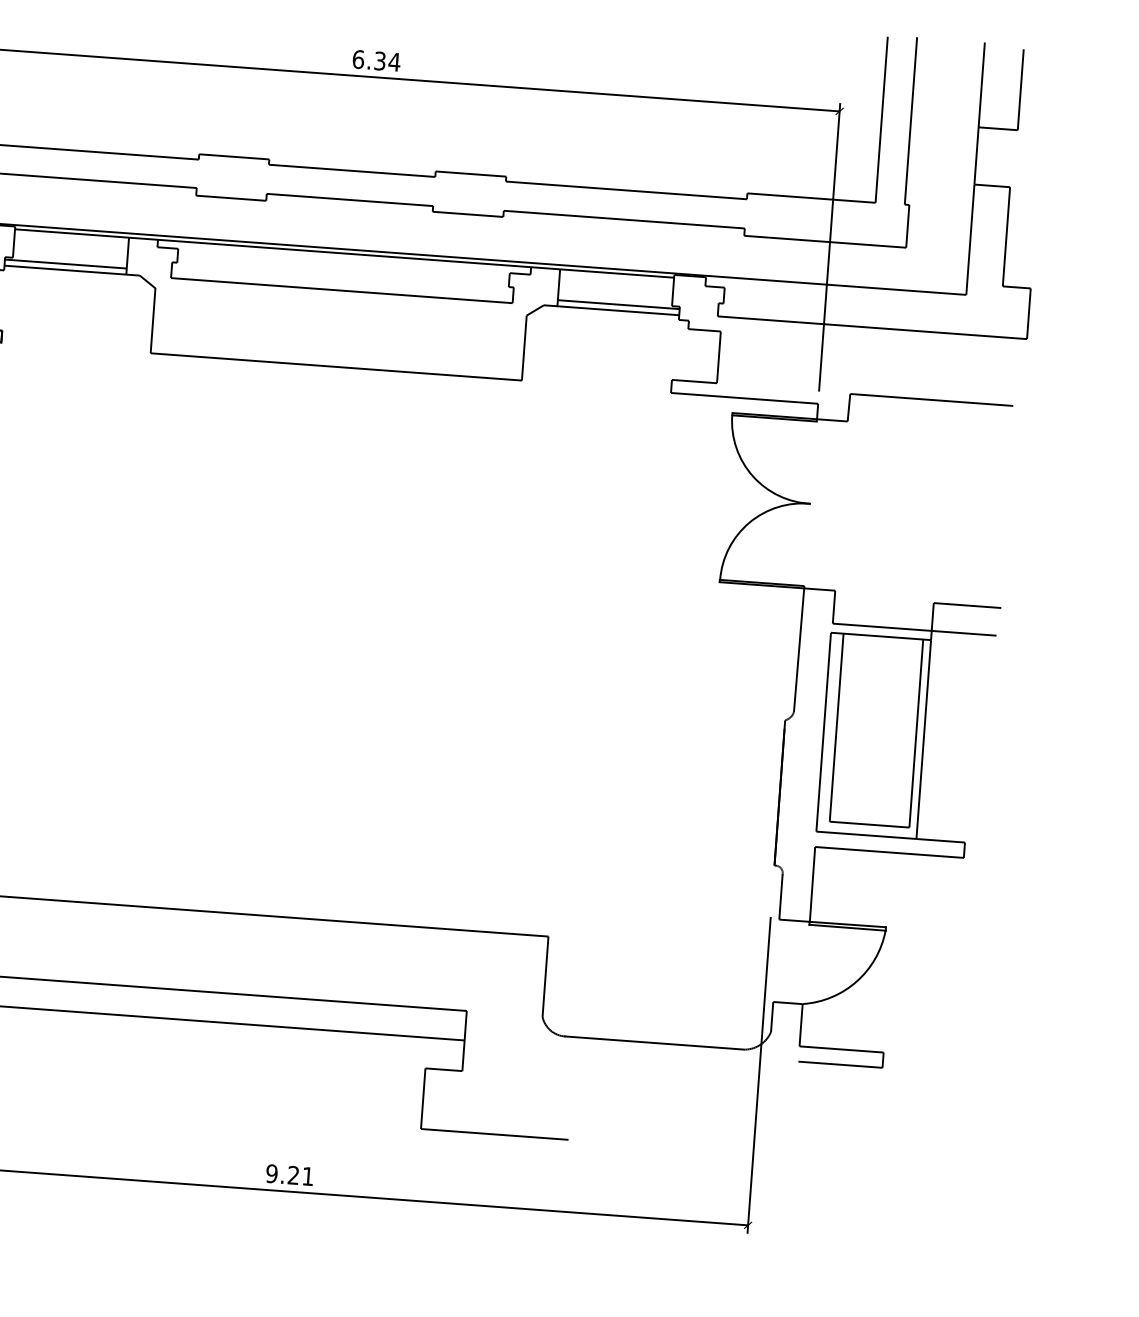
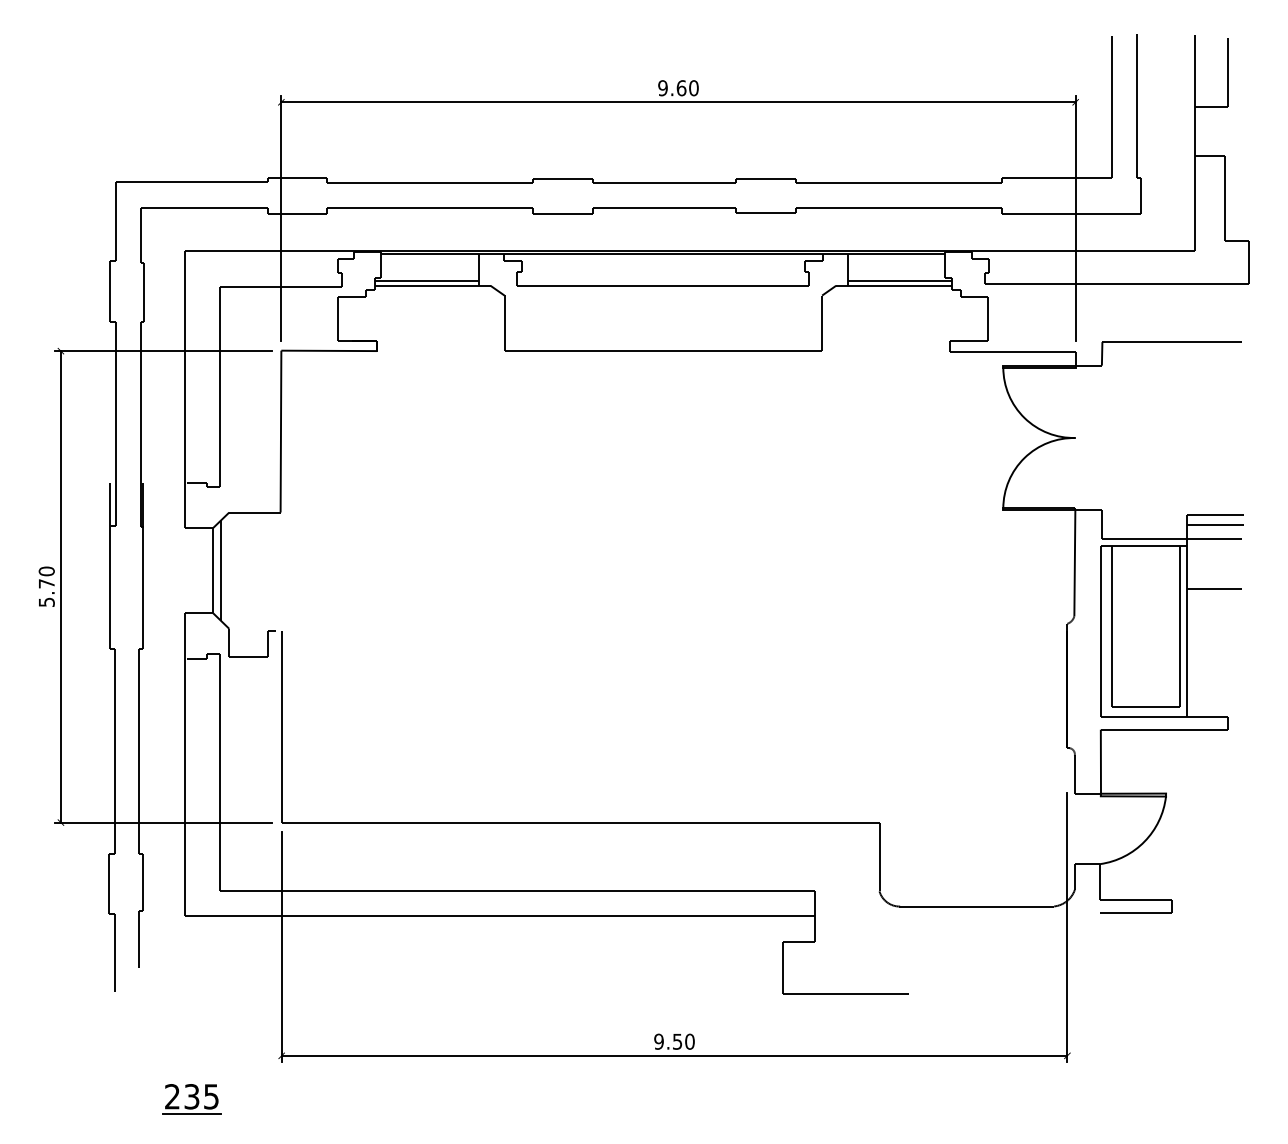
text: (376, 61) -> (678, 88), 6.34 -> 9.60
line: (965, 618) -> (1214, 525), added
line: (960, 692) -> (1214, 589), added
text: (300, 1175) -> (683, 1041), 9.21 -> 9.50

